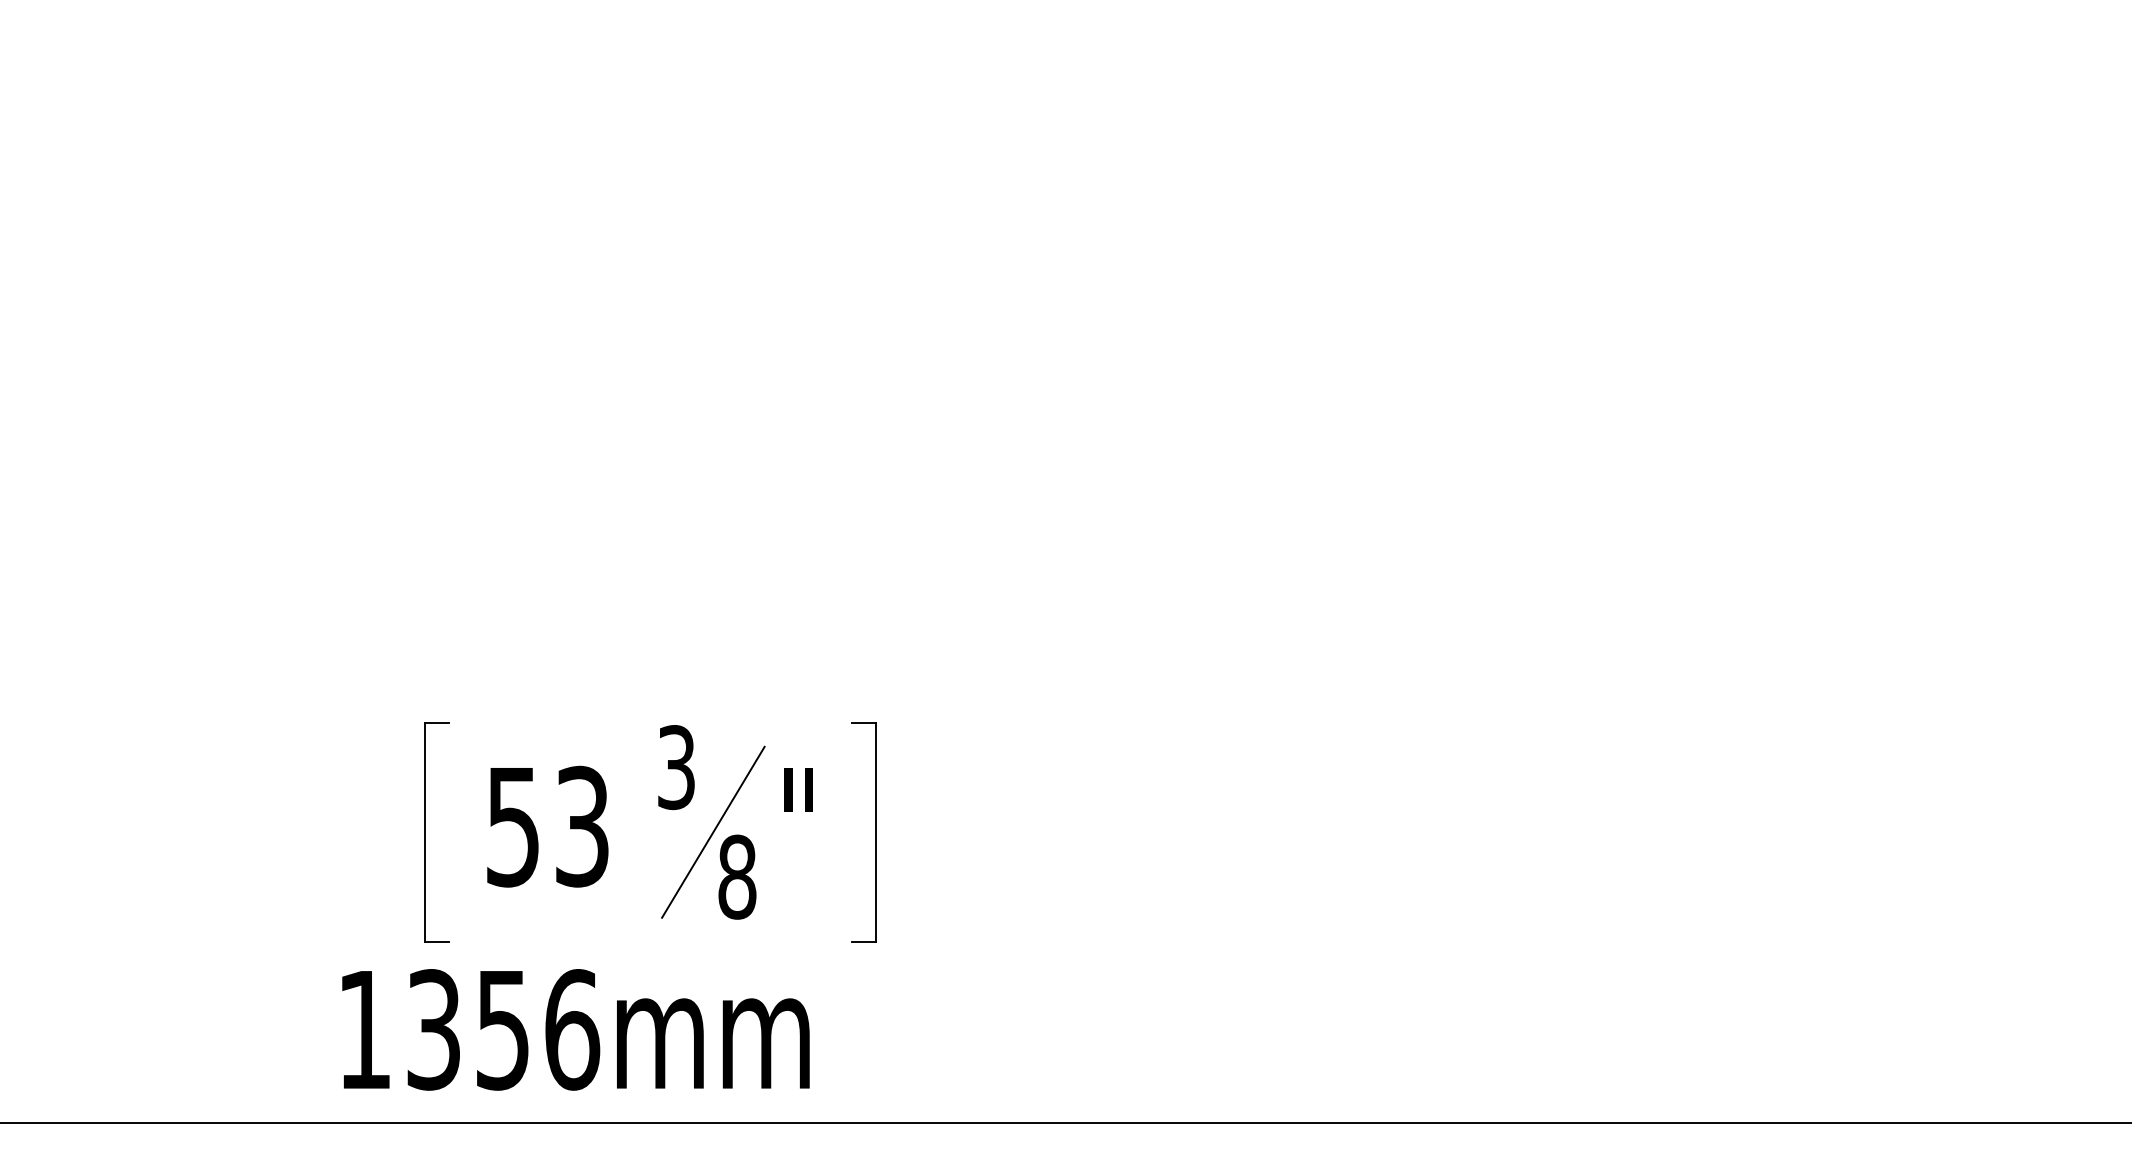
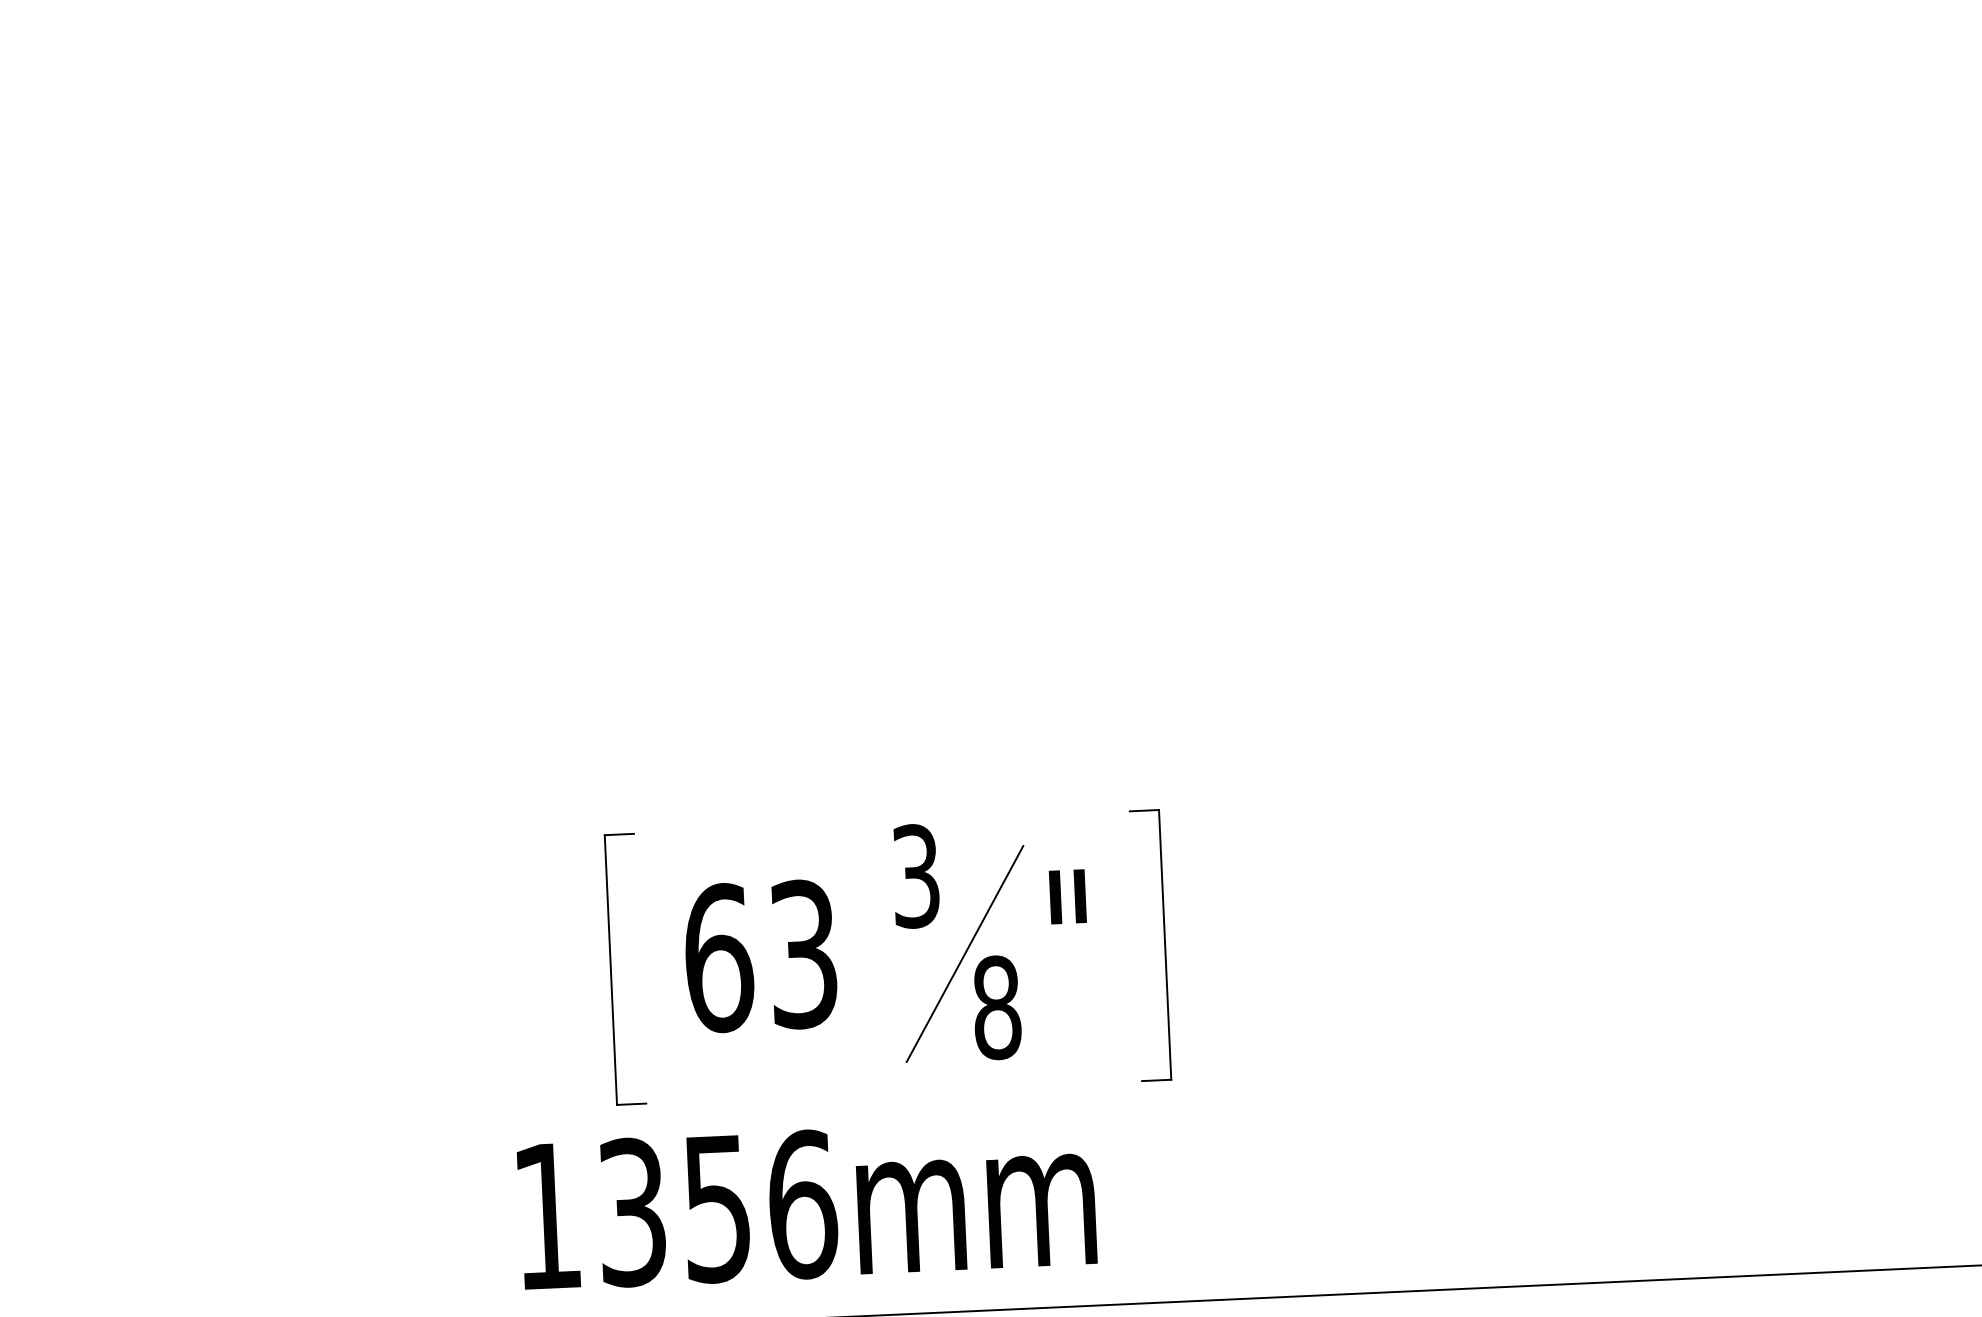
text: (513, 826) -> (718, 957), 53 -> 63

